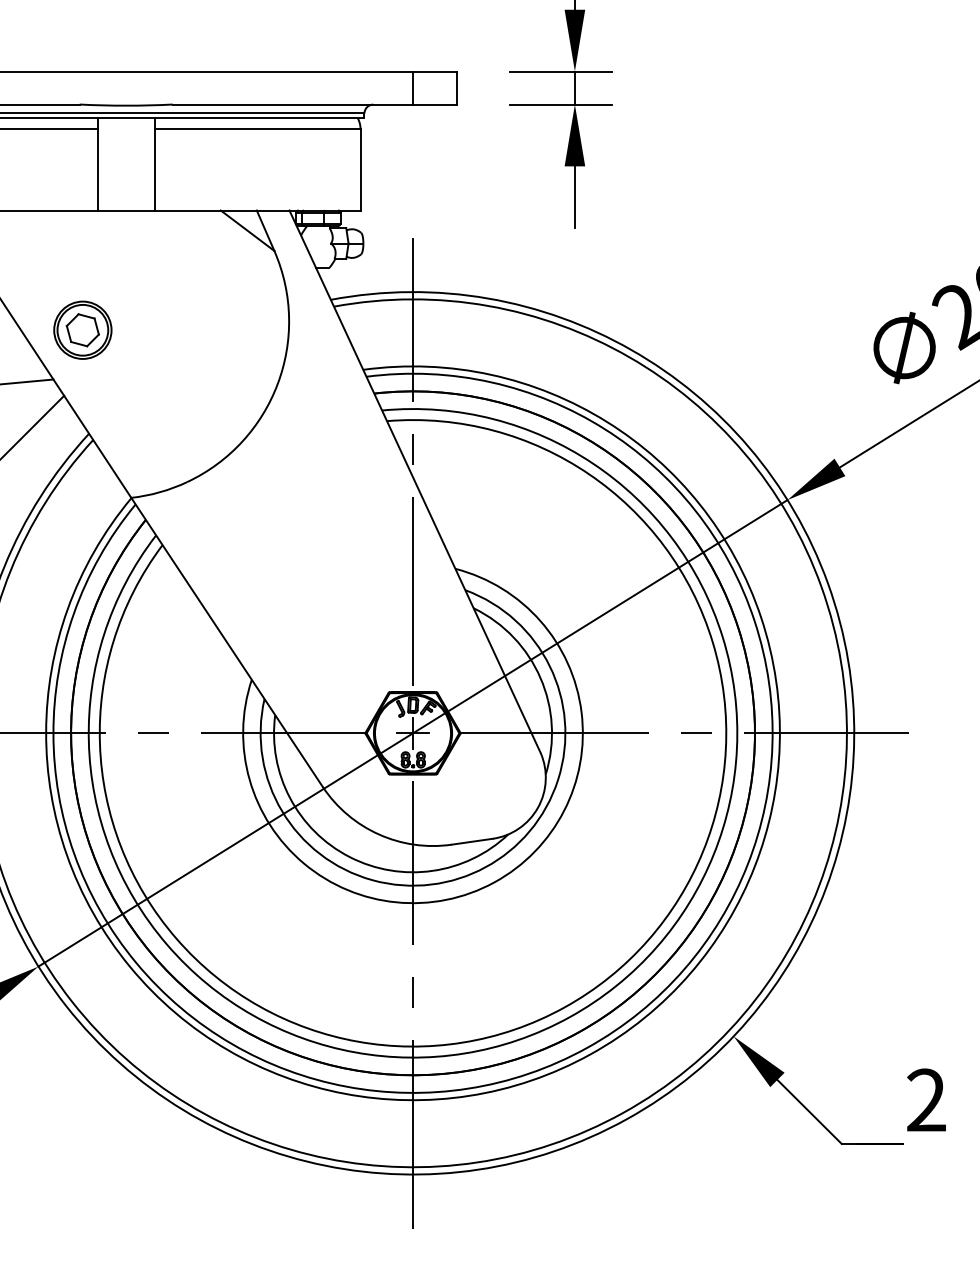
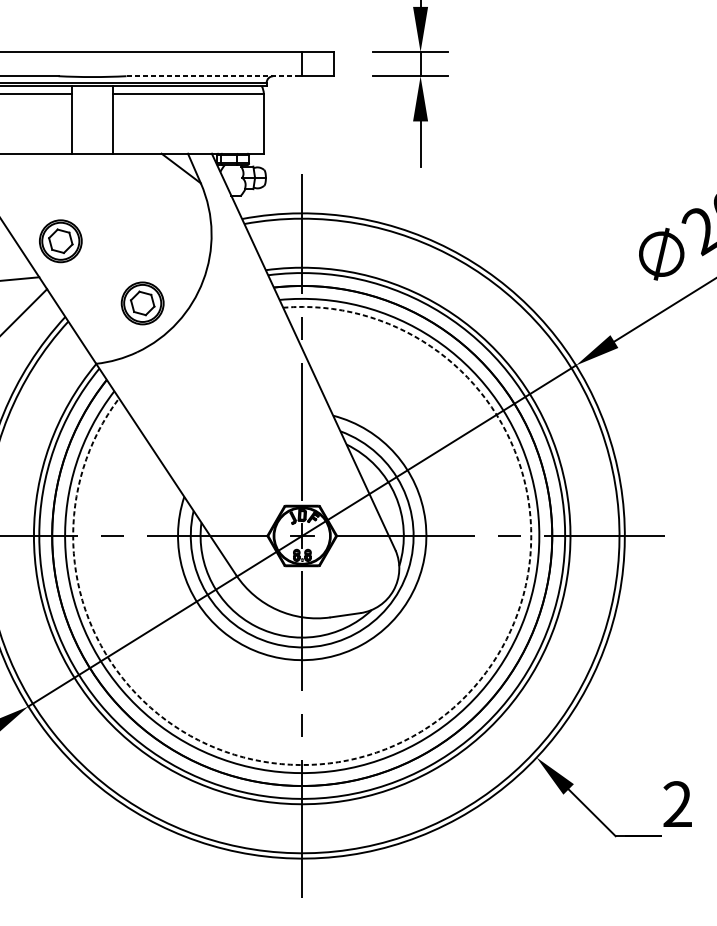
line: (293, 104) -> (214, 76), solid -> dashed
part: (194, 414) -> (142, 302), added
arc: (564, 1007) -> (412, 736), solid -> dashed

